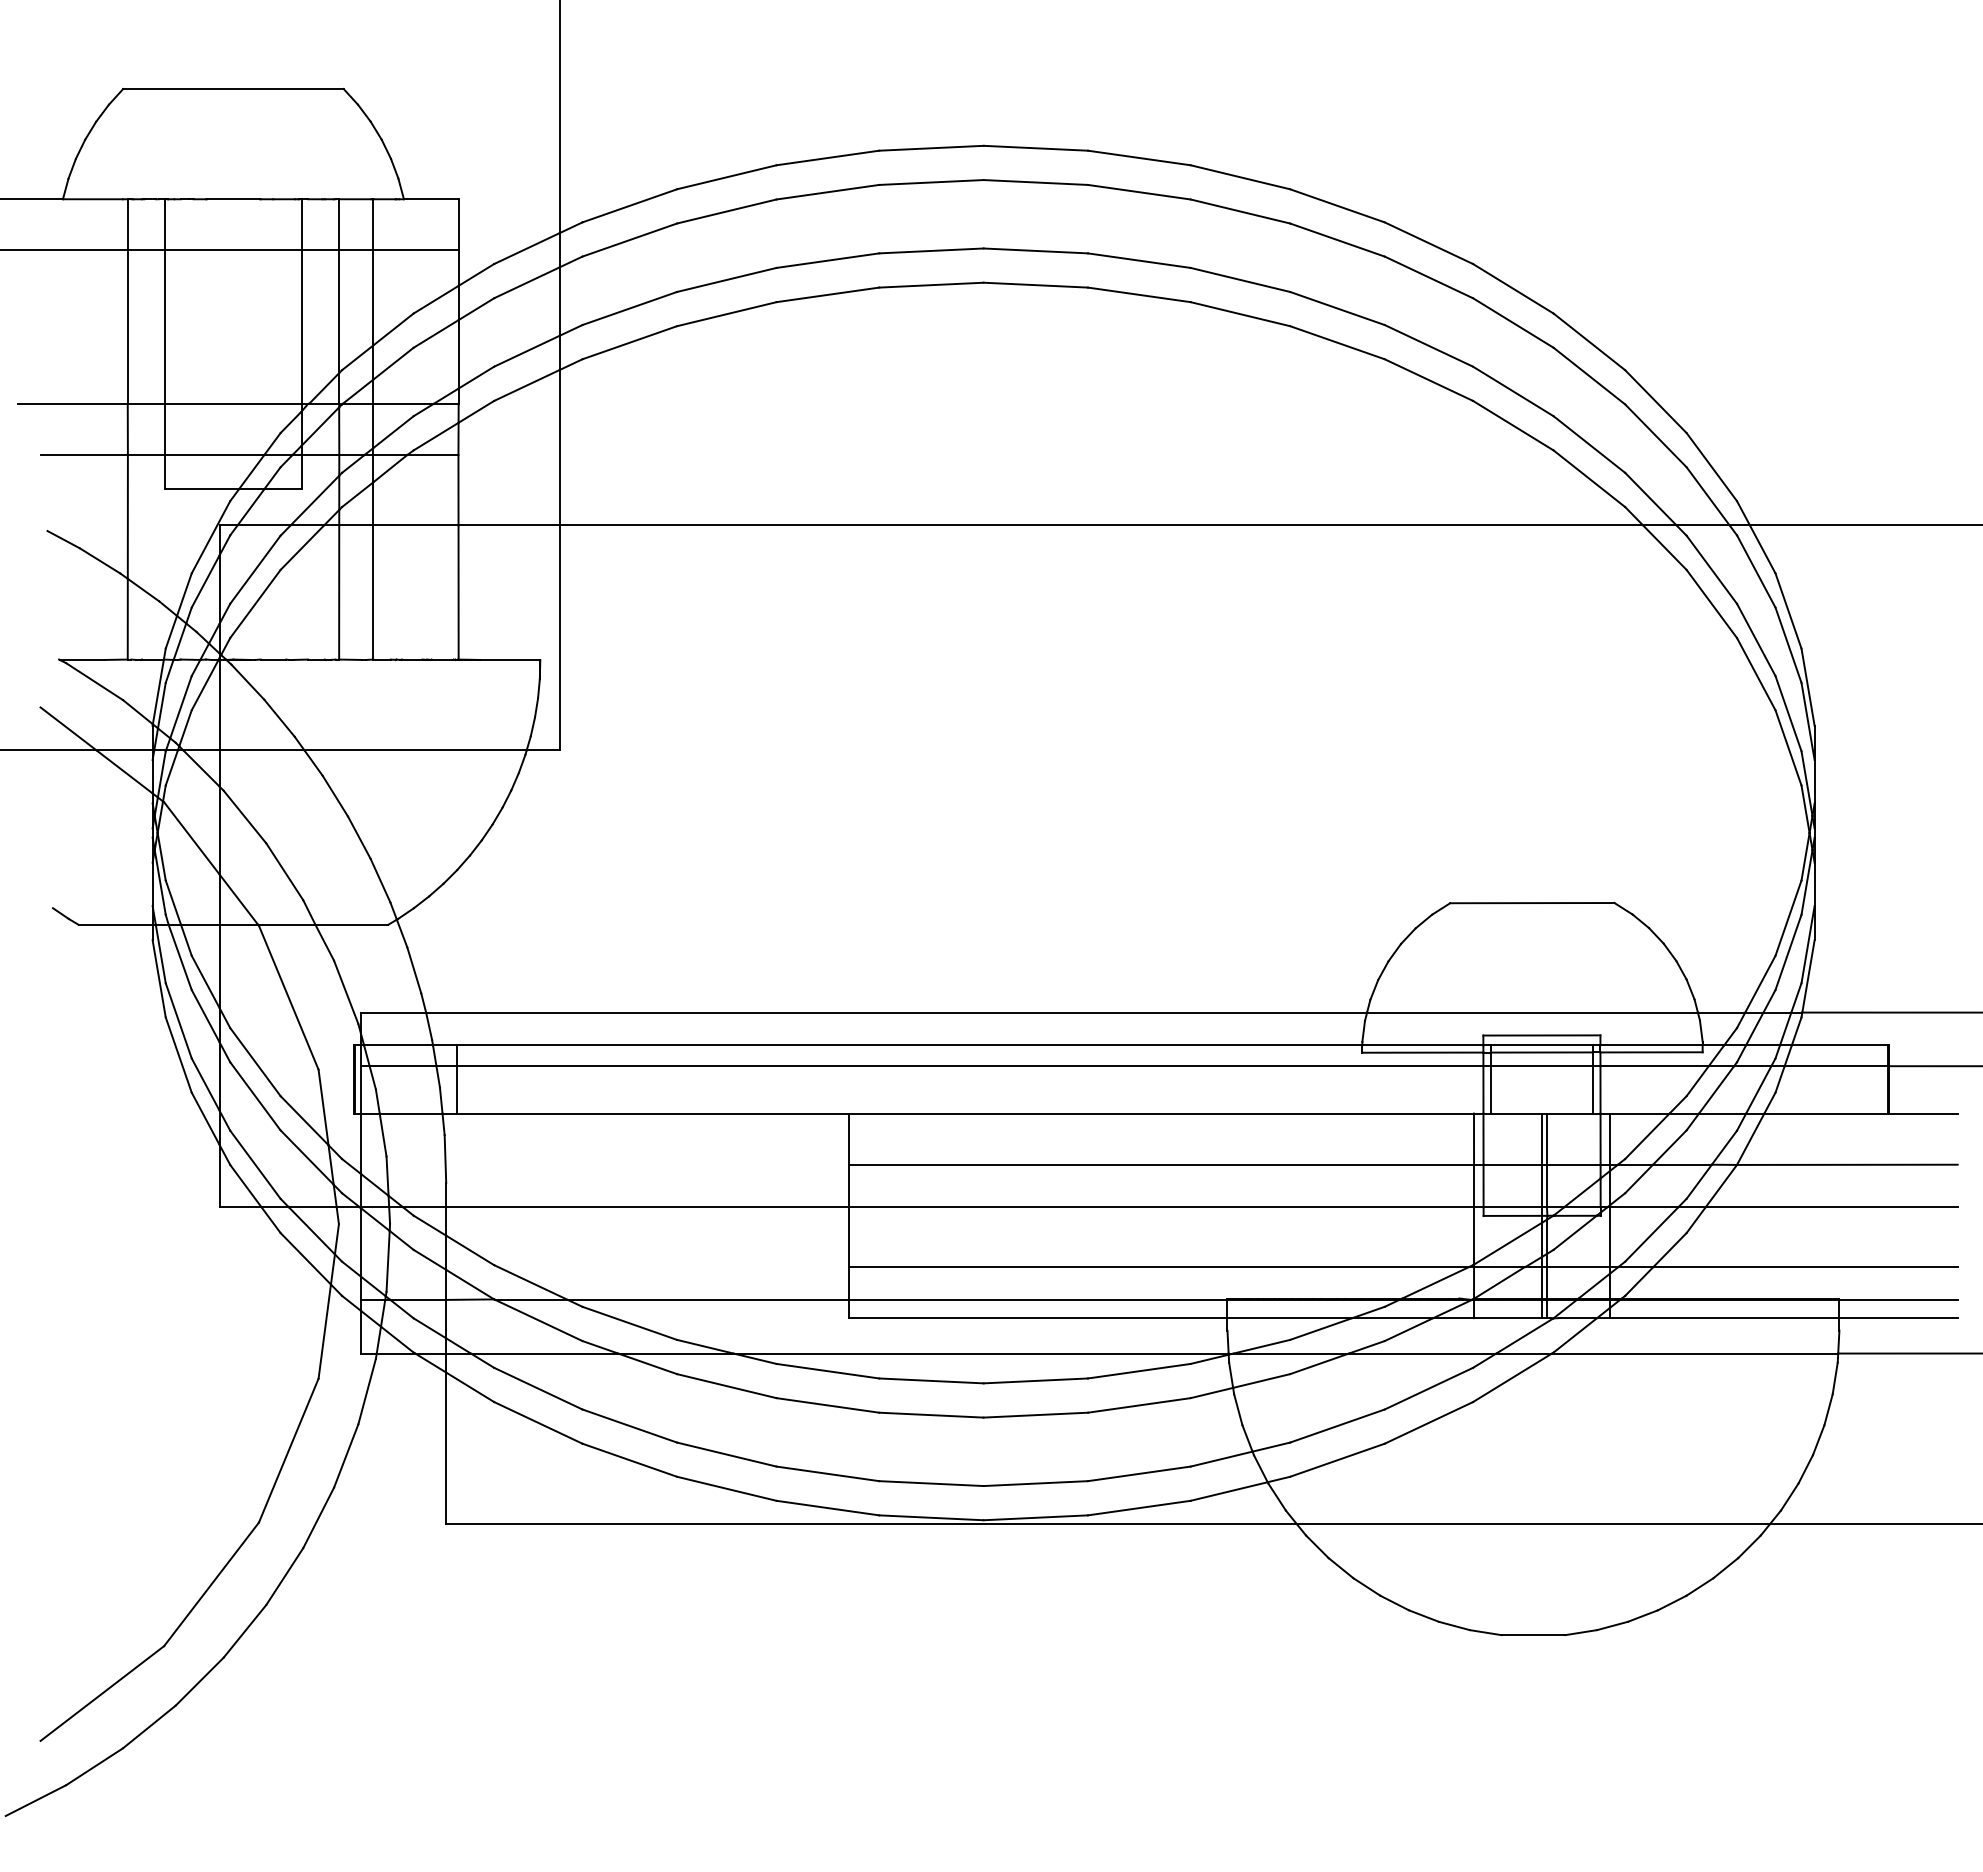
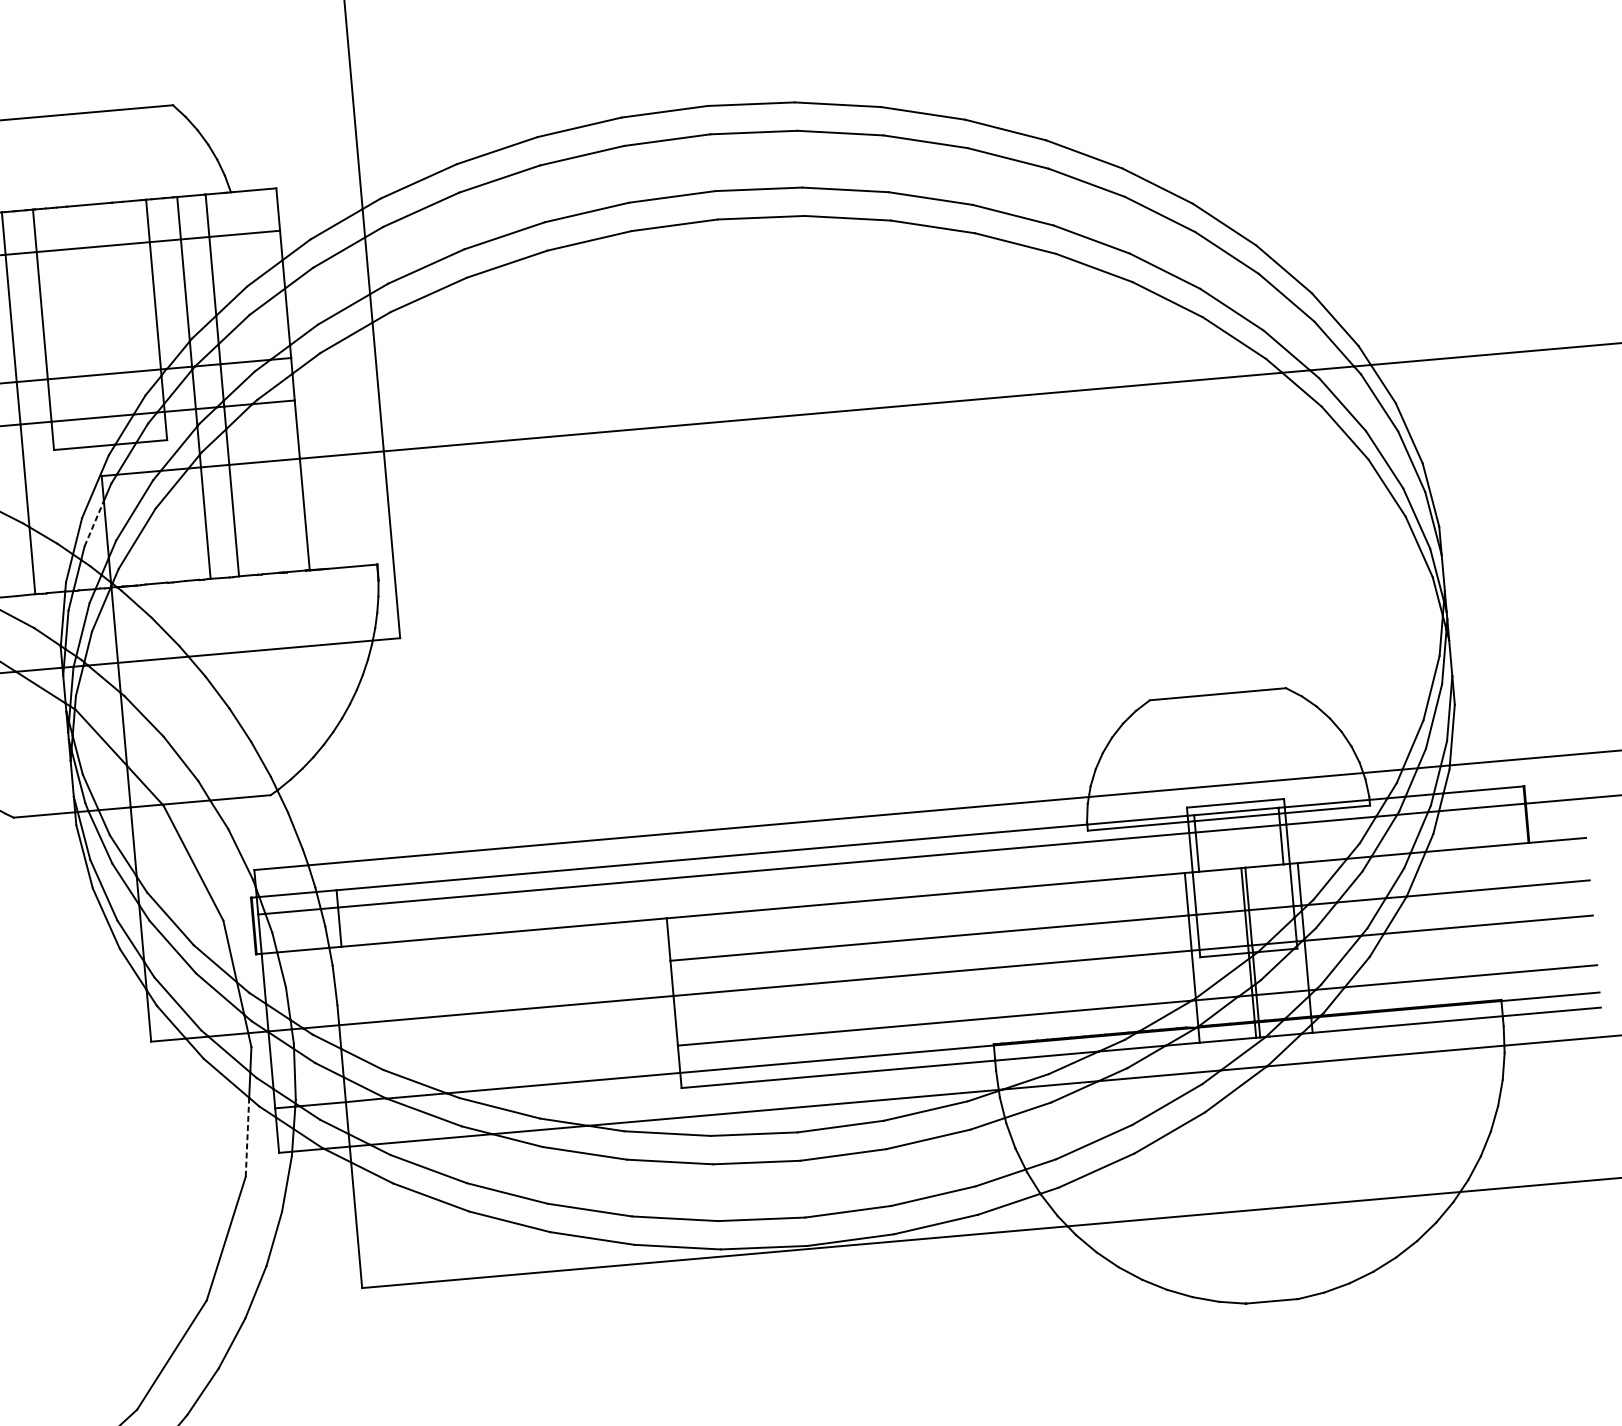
line: (205, 581) -> (94, 523), solid -> dashed
line: (324, 1331) -> (247, 1137), solid -> dashed

